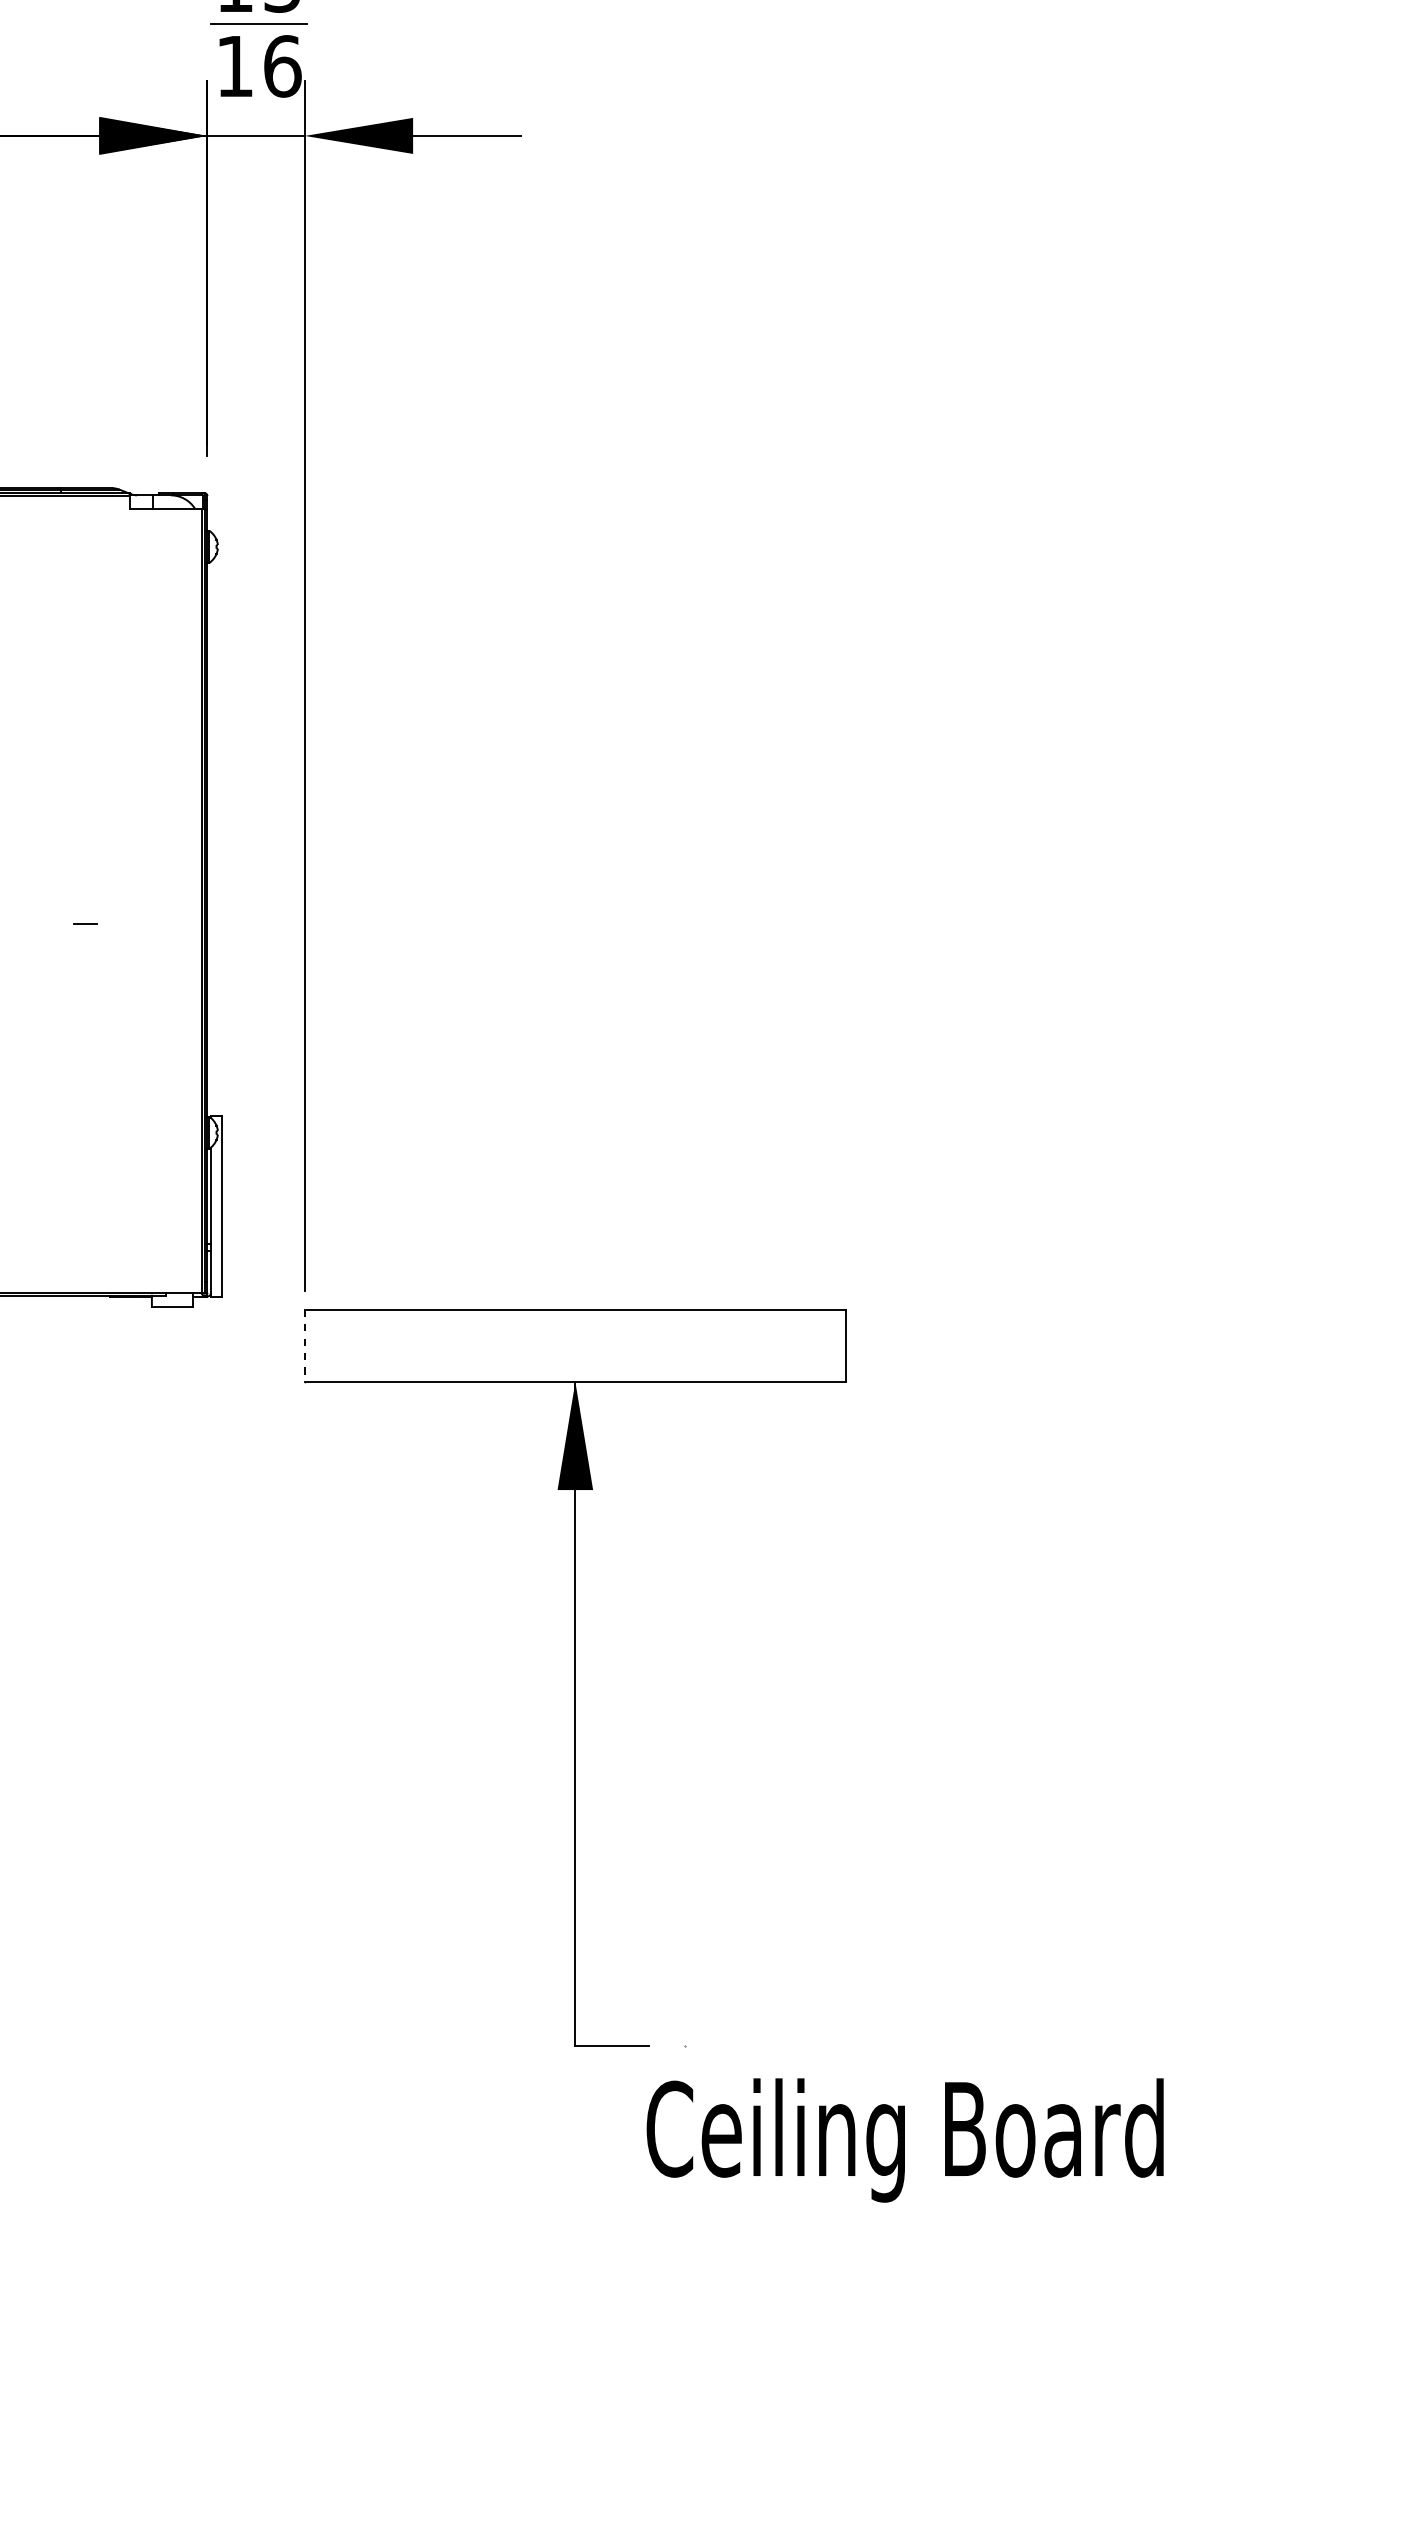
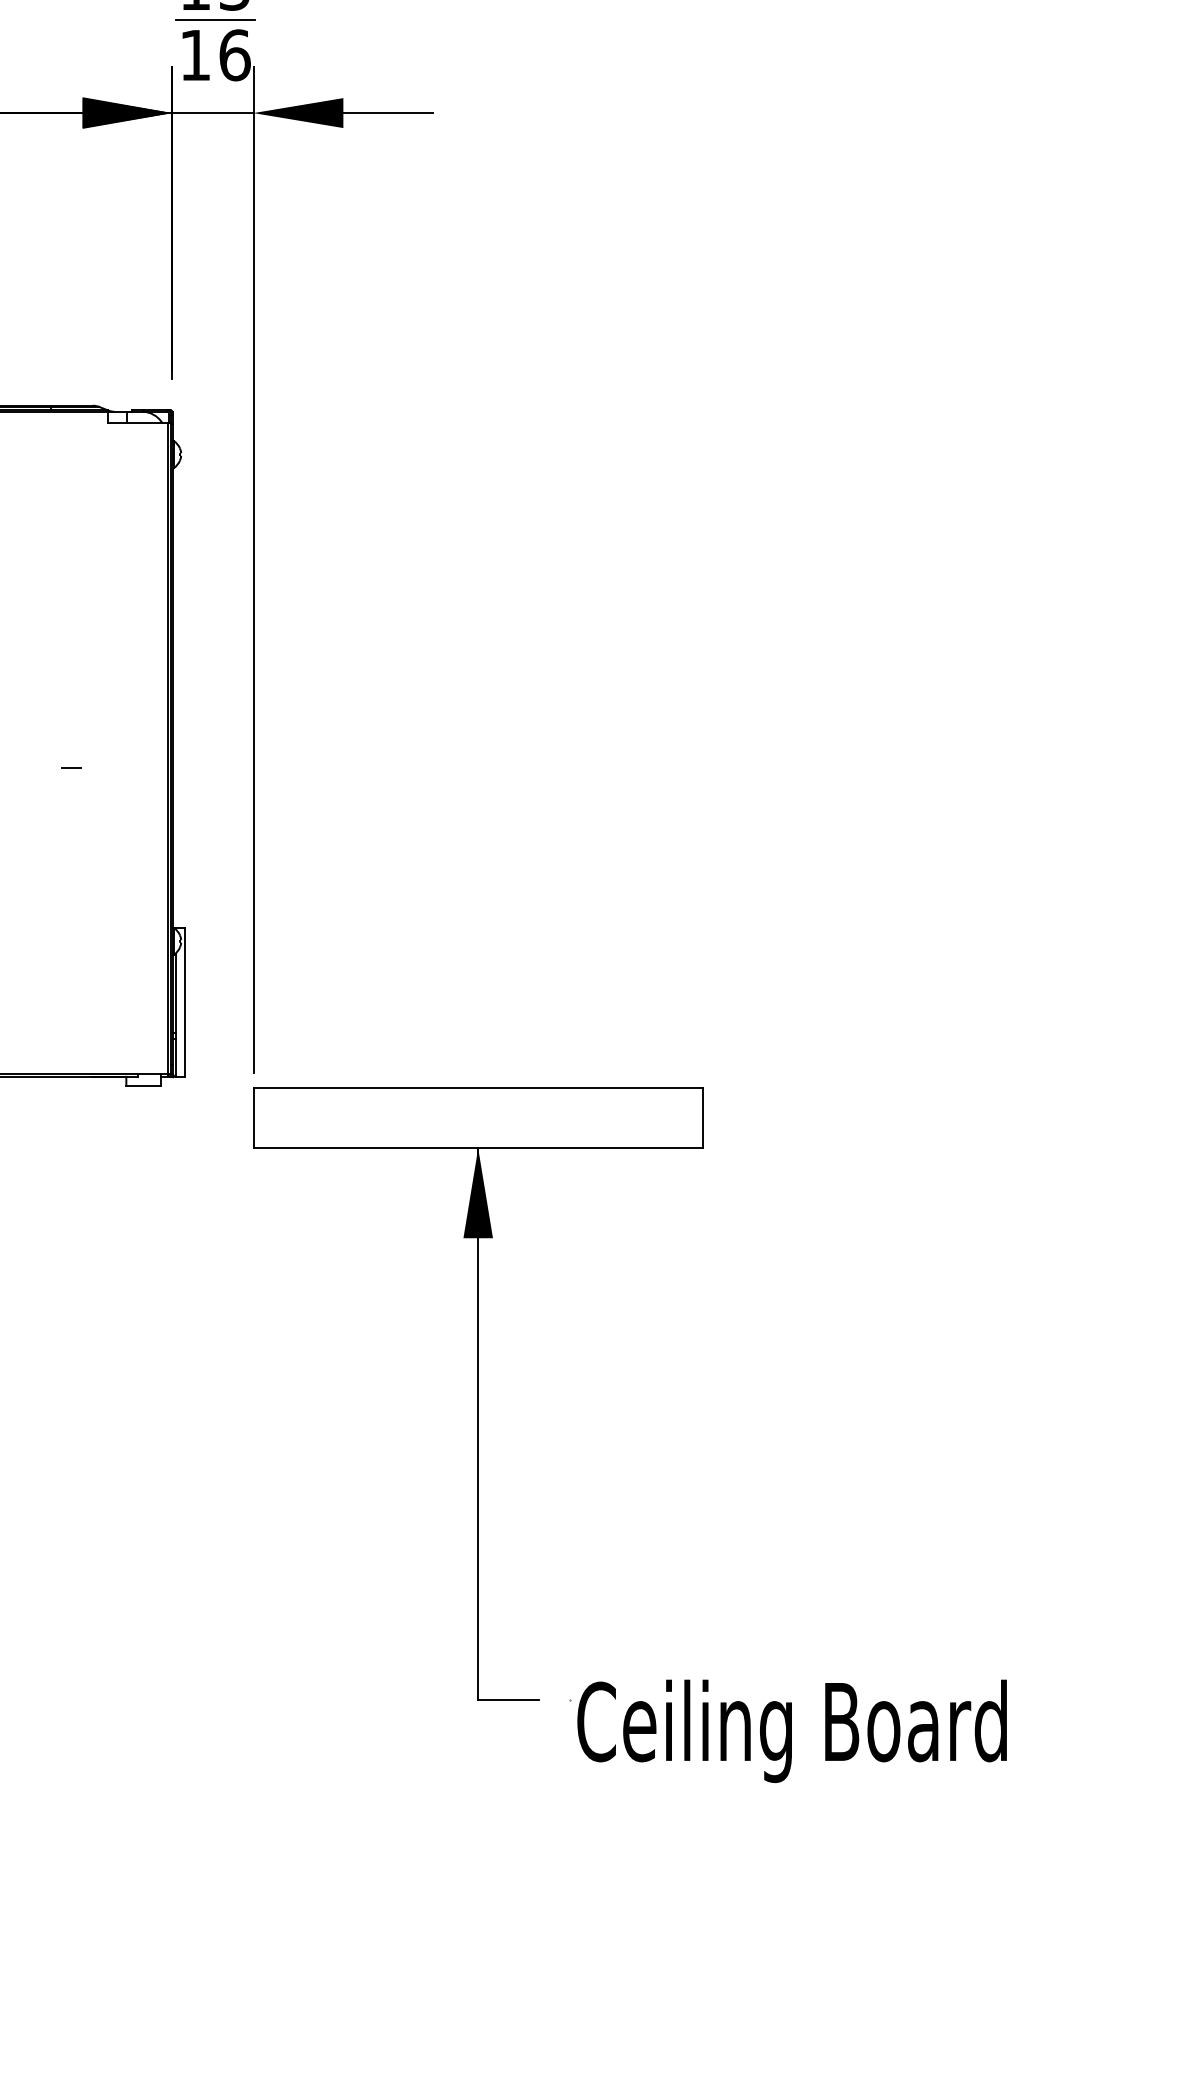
line: (304, 1346) -> (253, 1118), dashed -> solid
text: (904, 2140) -> (791, 1731), moved

